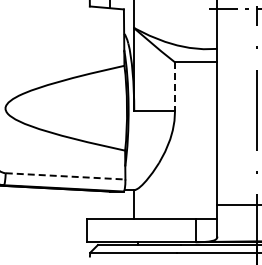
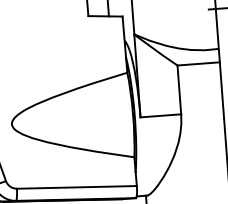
line: (175, 87) -> (179, 90), dashed -> solid
line: (65, 176) -> (76, 187), dashed -> solid

